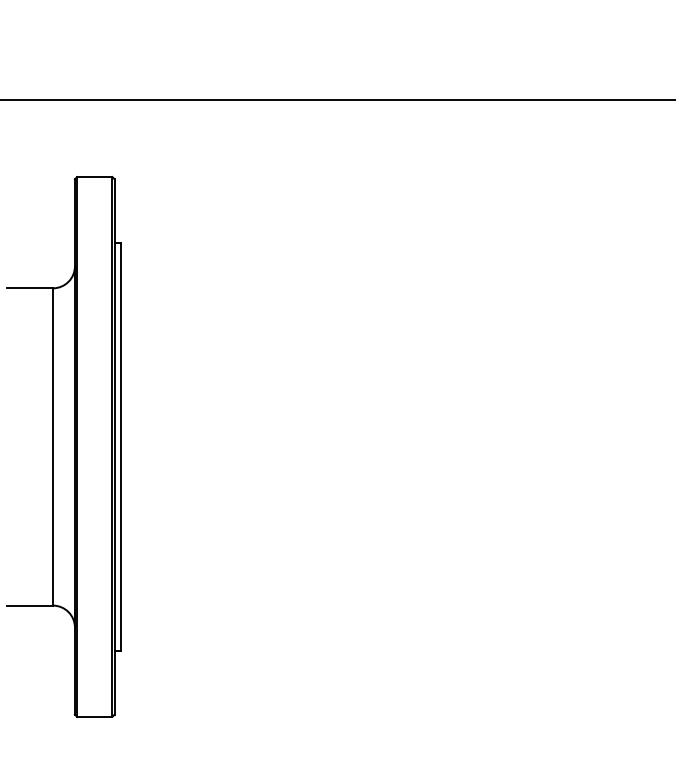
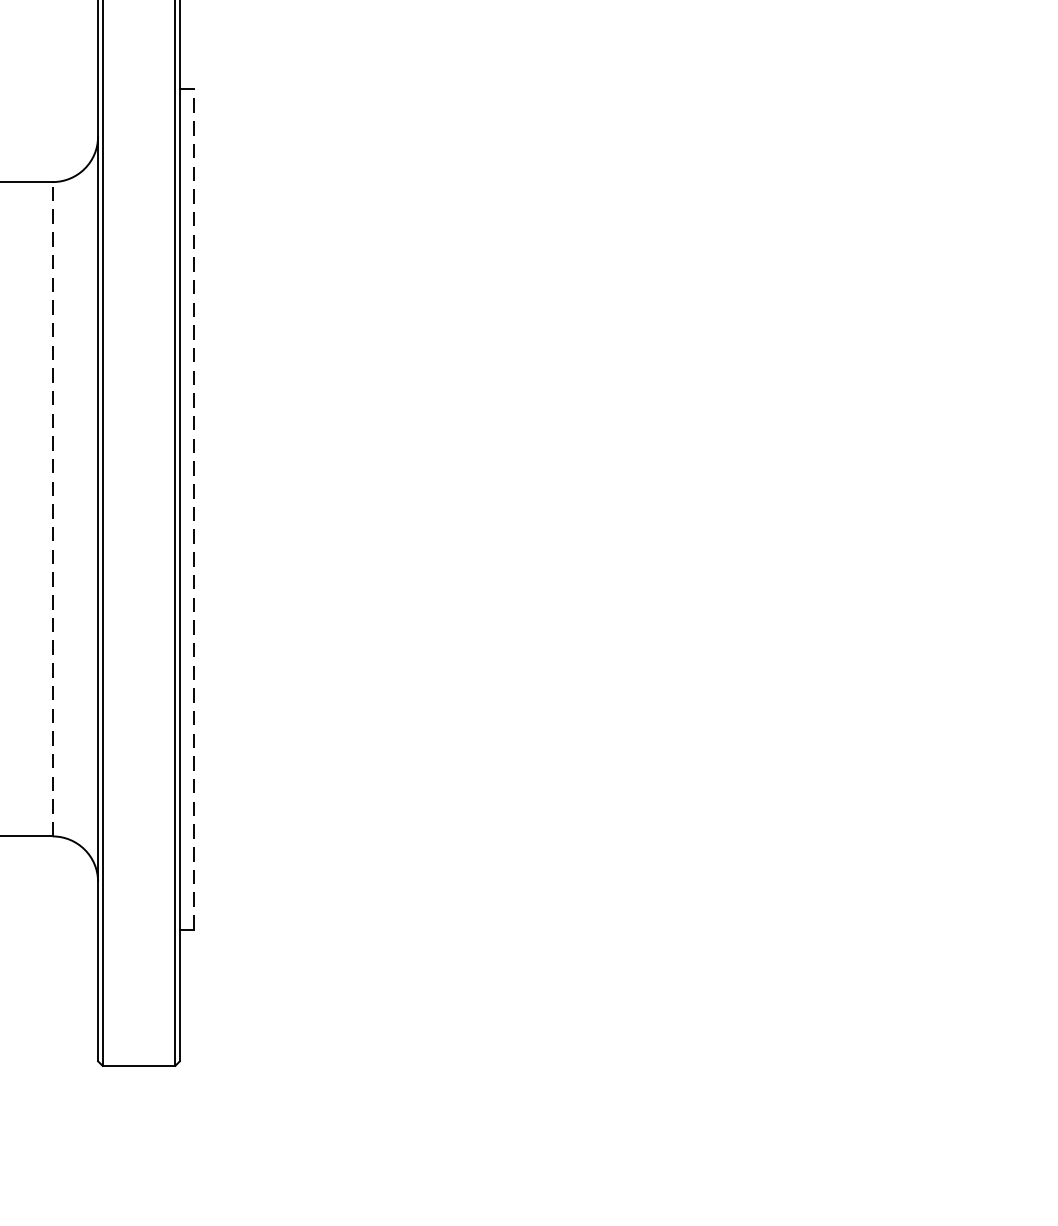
line: (52, 446) -> (51, 508), solid -> dashed
line: (121, 446) -> (194, 508), solid -> dashed

